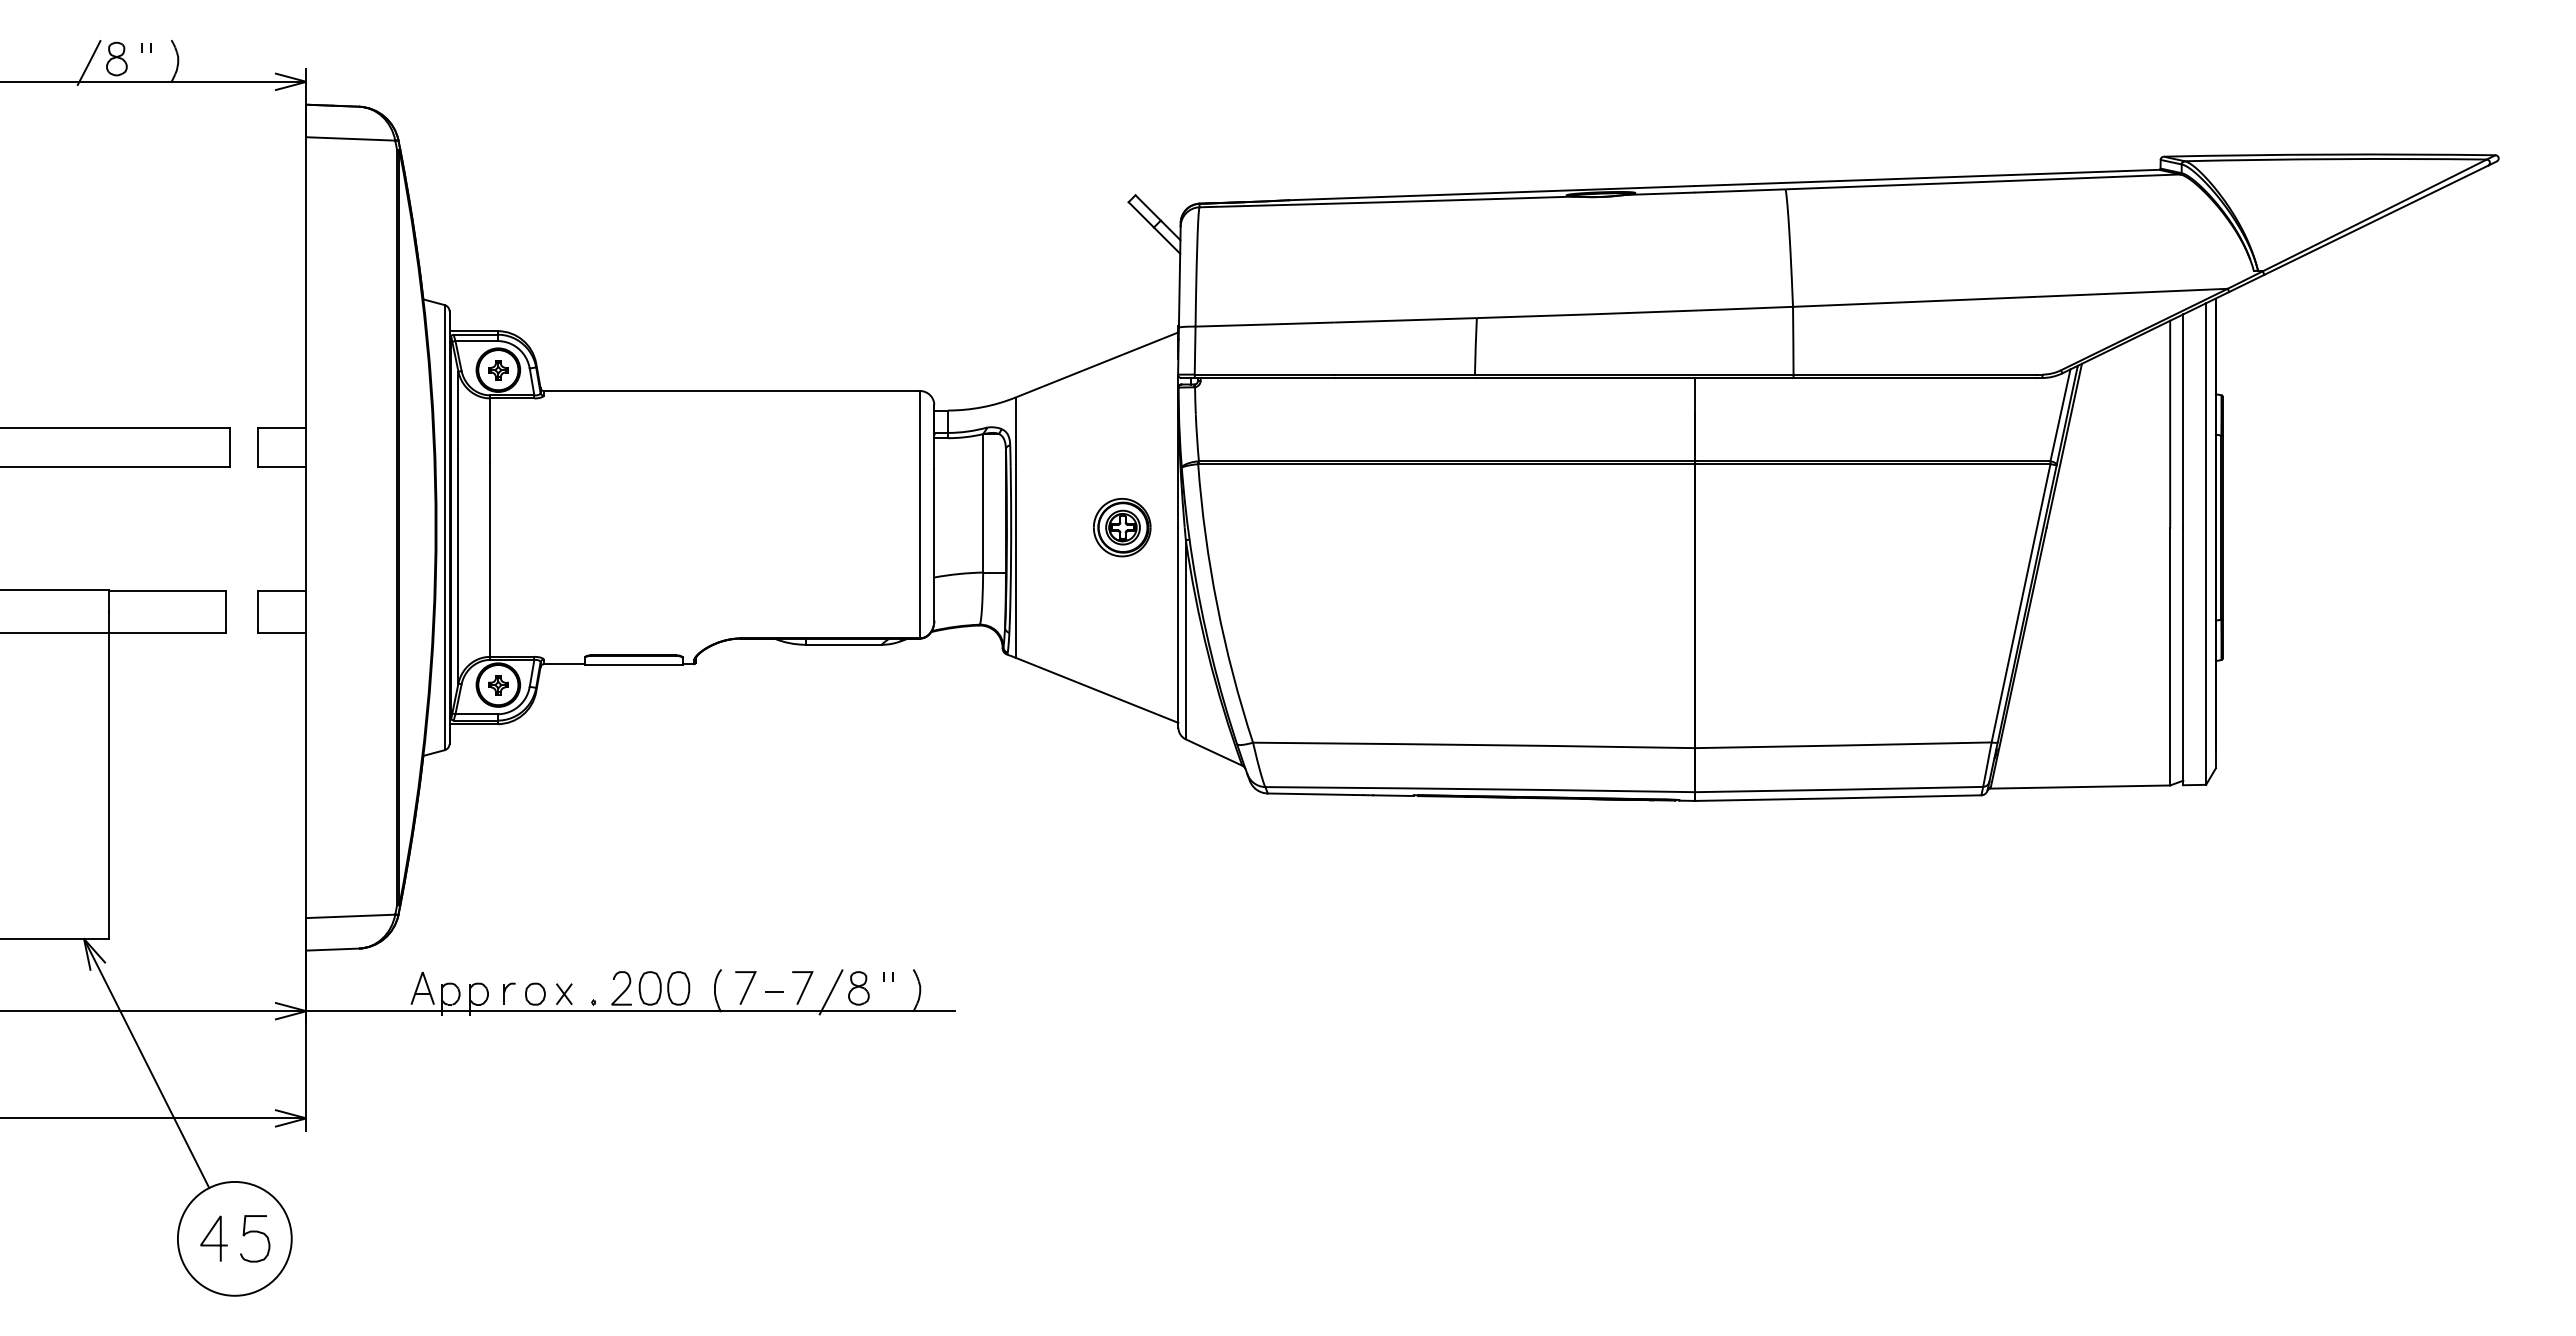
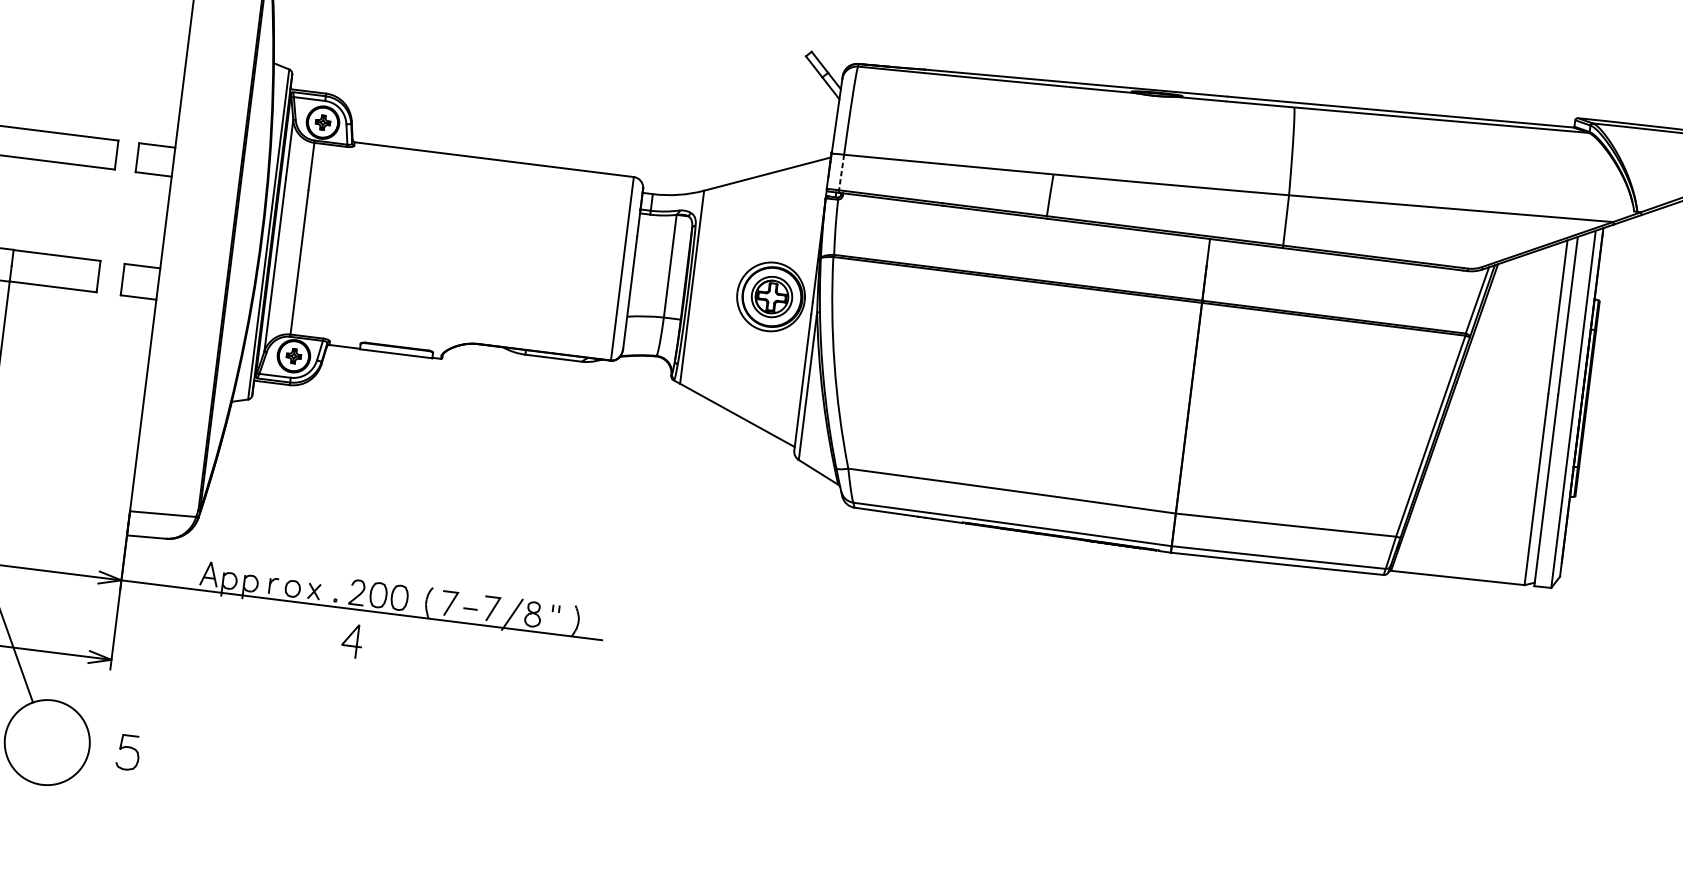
line: (1195, 351) -> (841, 173), solid -> dashed
part: (1122, 527) -> (771, 297), size x1.6
curve: (255, 1232) -> (129, 748), moved
line: (208, 1236) -> (348, 638), moved

